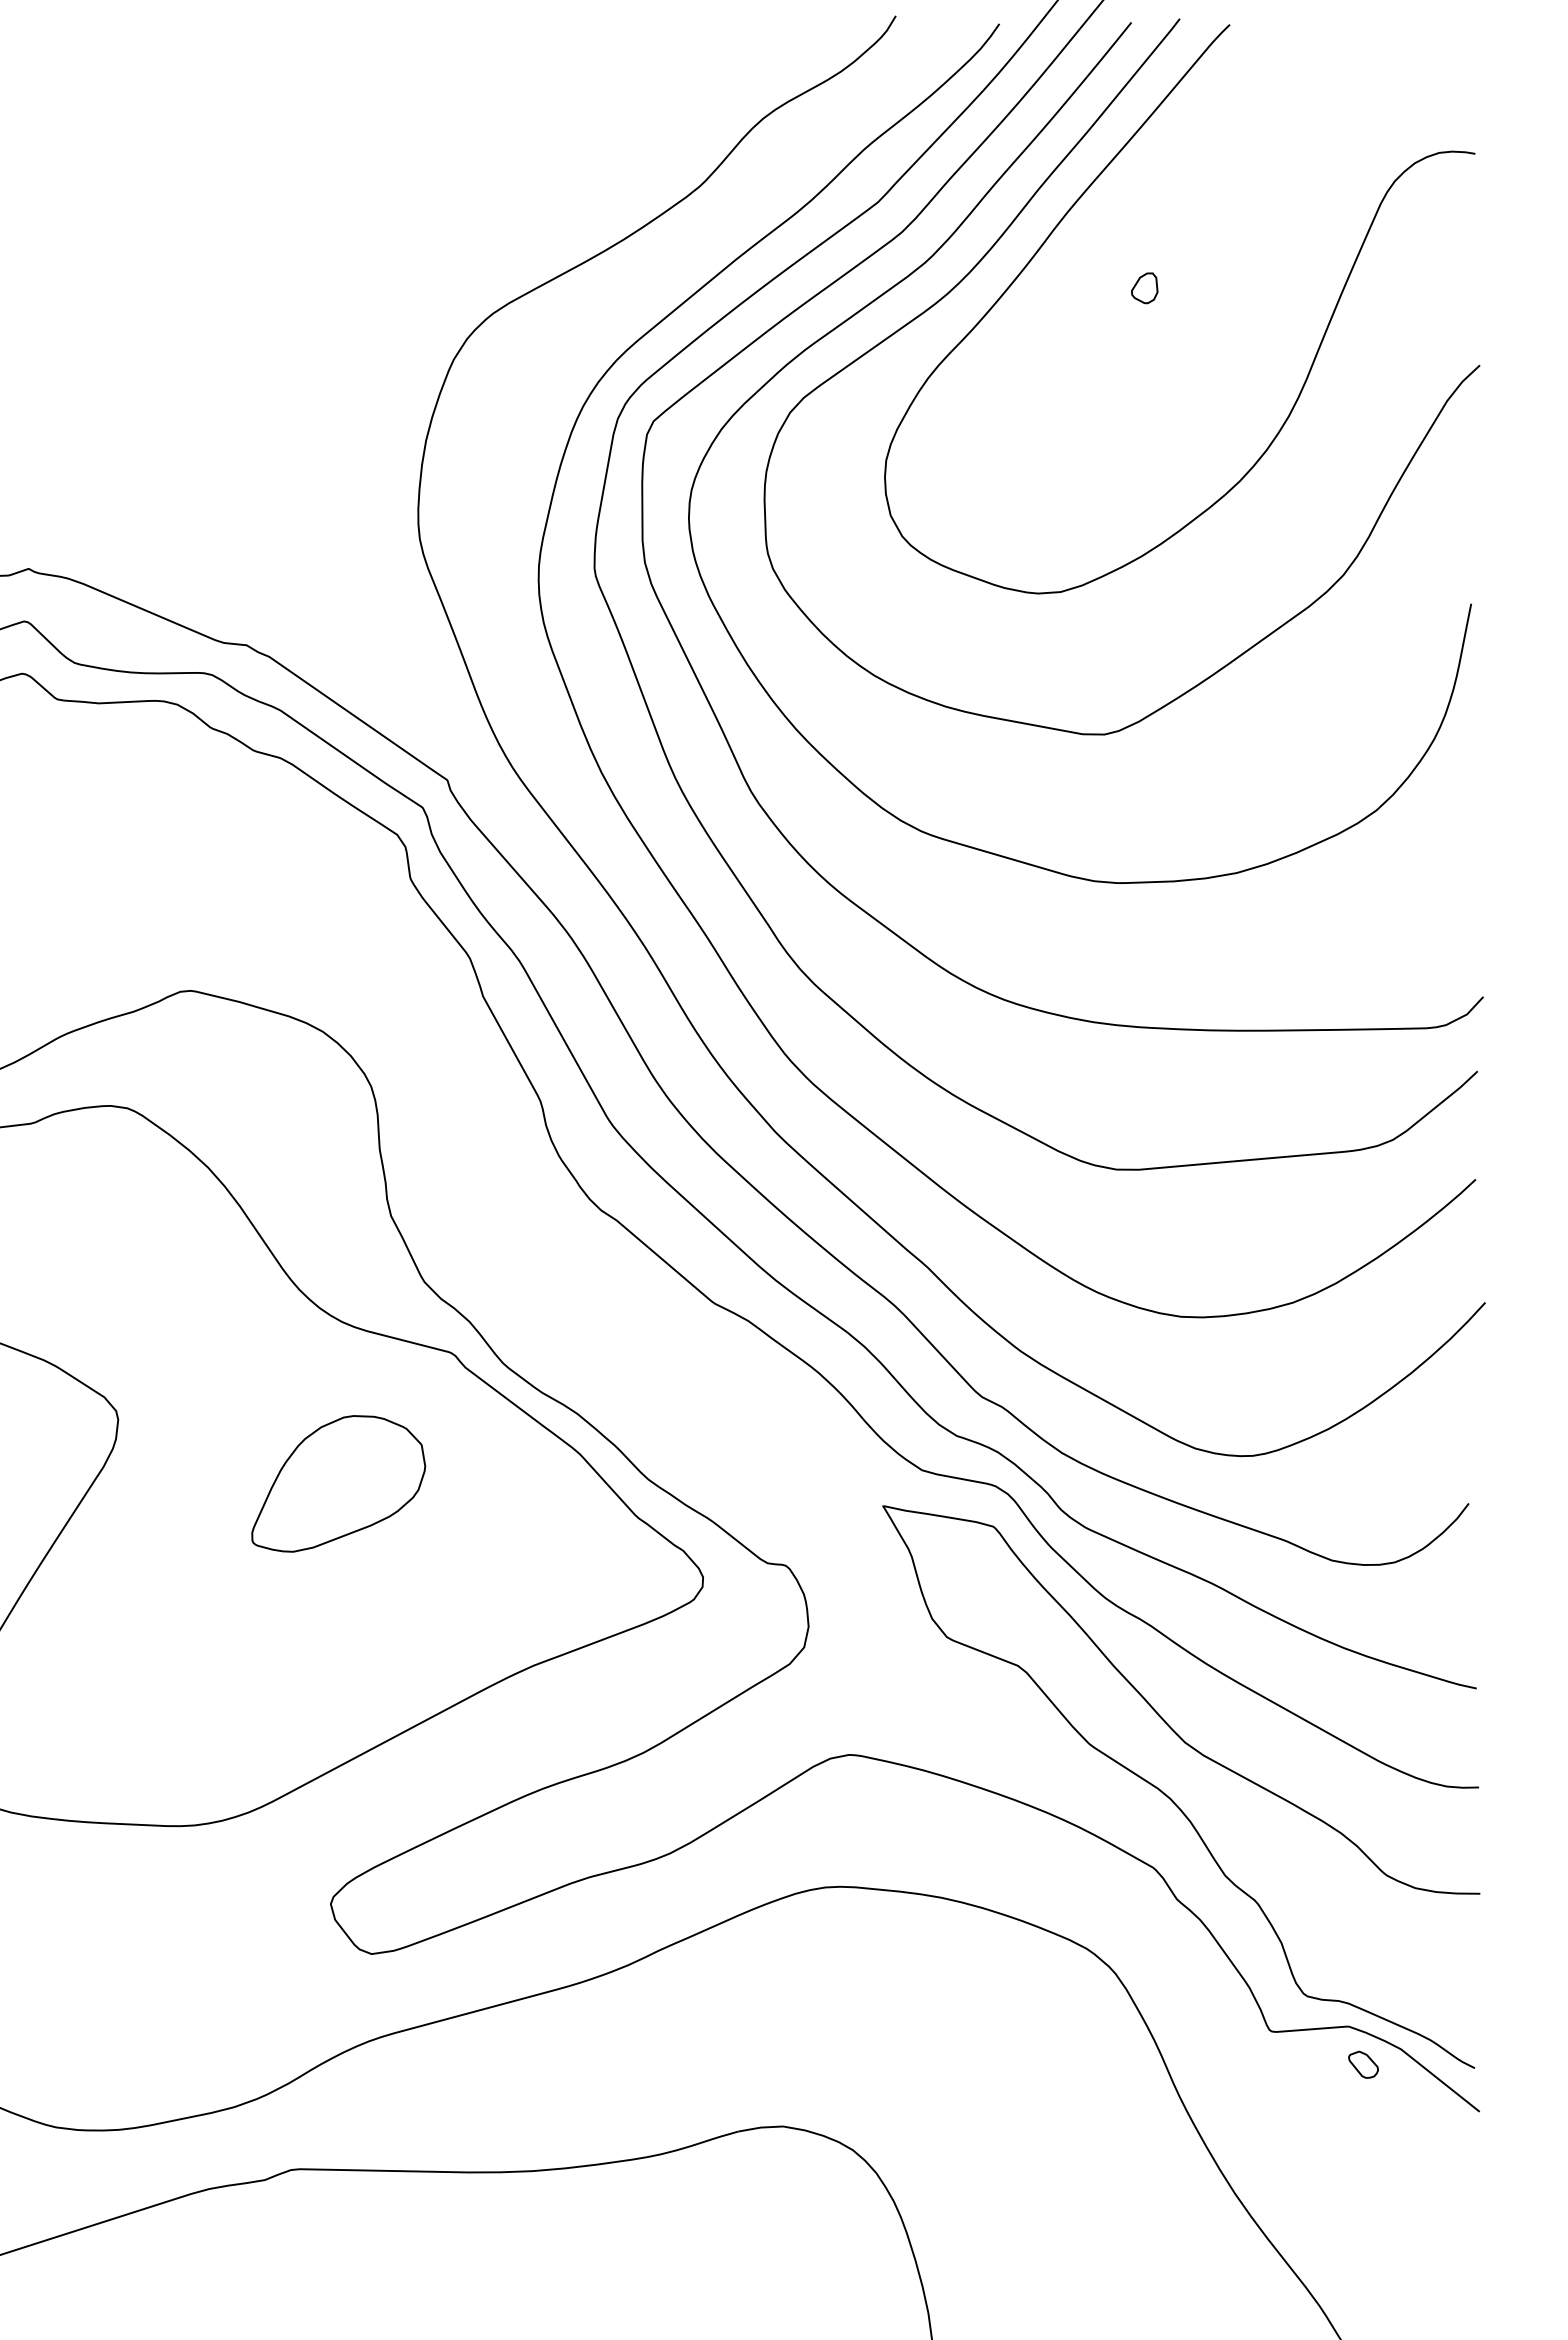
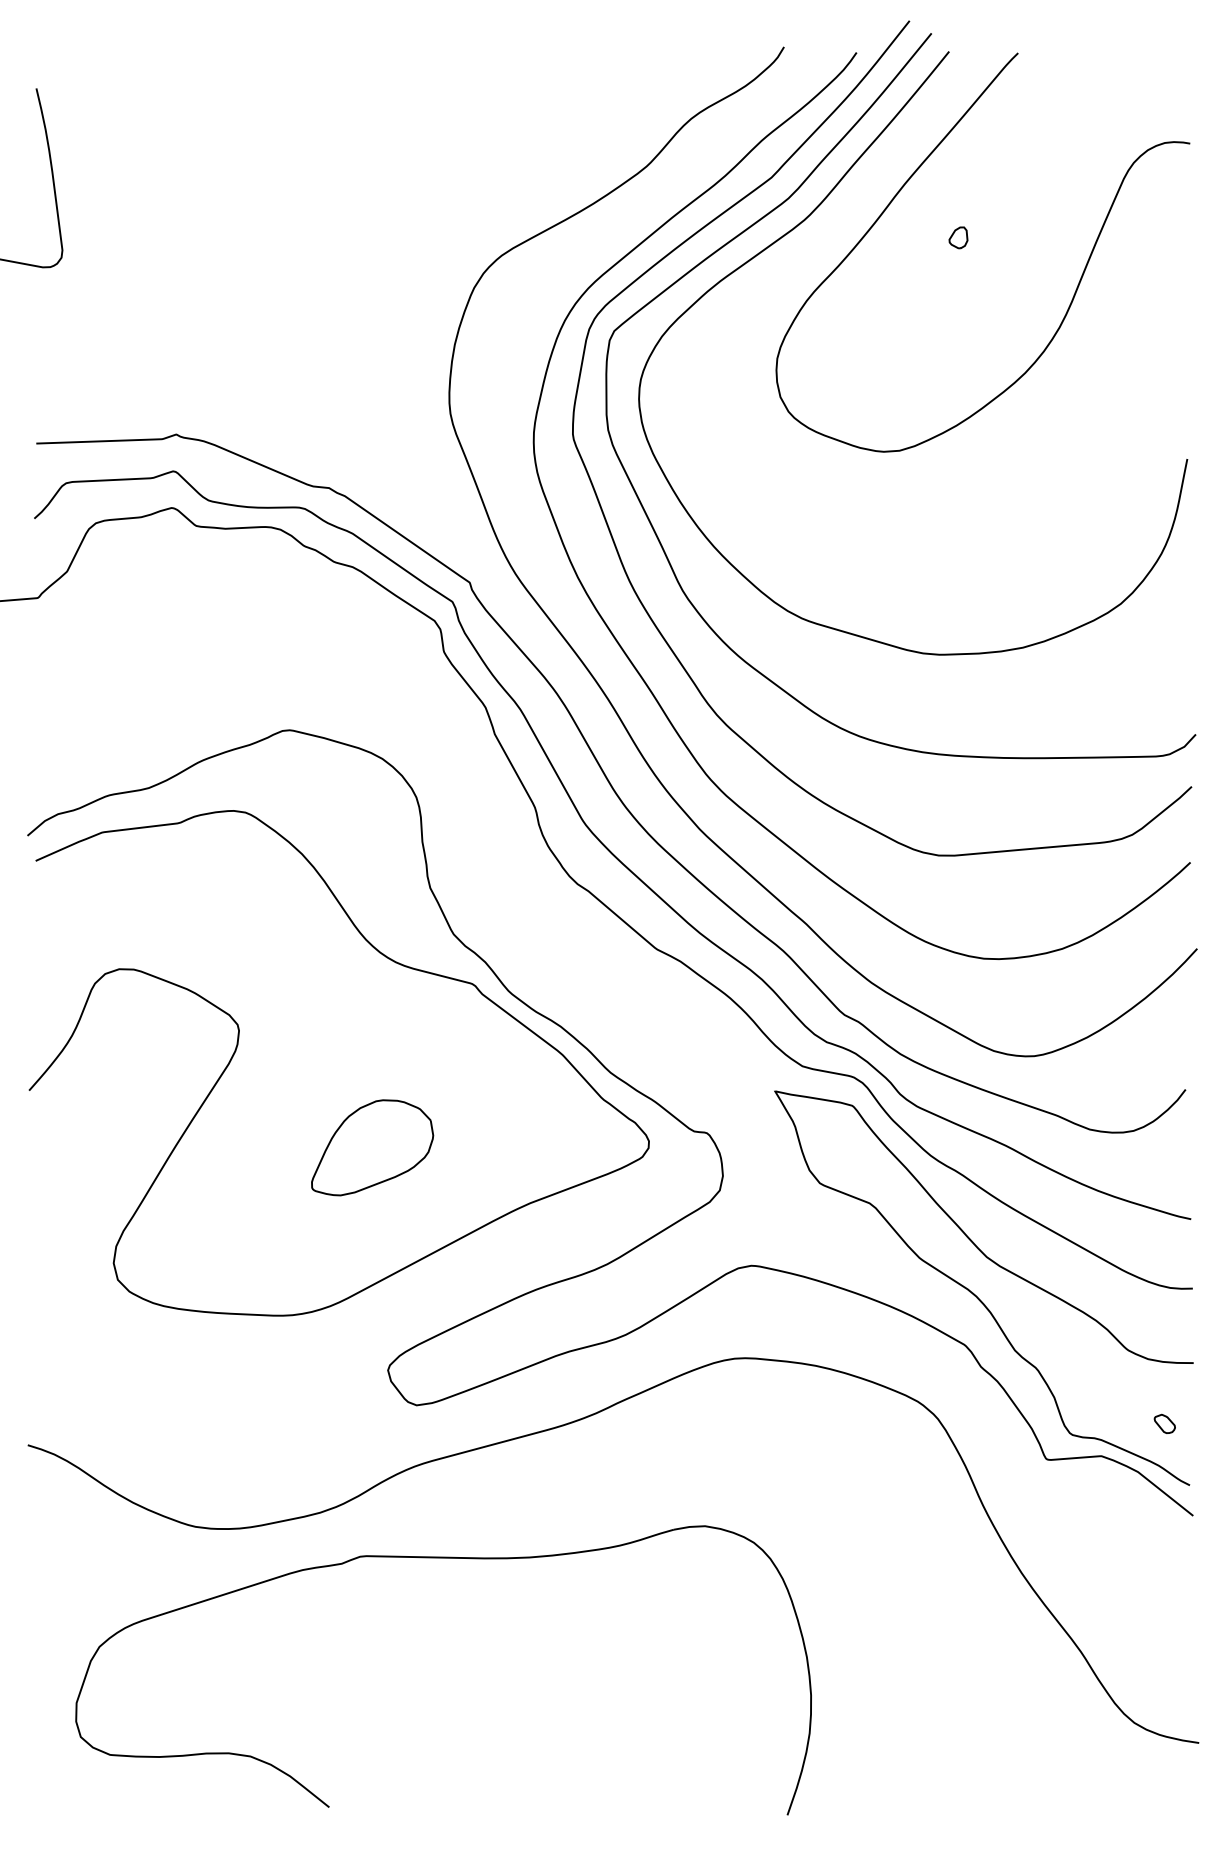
curve: (989, 253) -> (849, 213), removed
part: (338, 1483) -> (372, 1147), moved
part: (1363, 2064) -> (1164, 1423), moved

